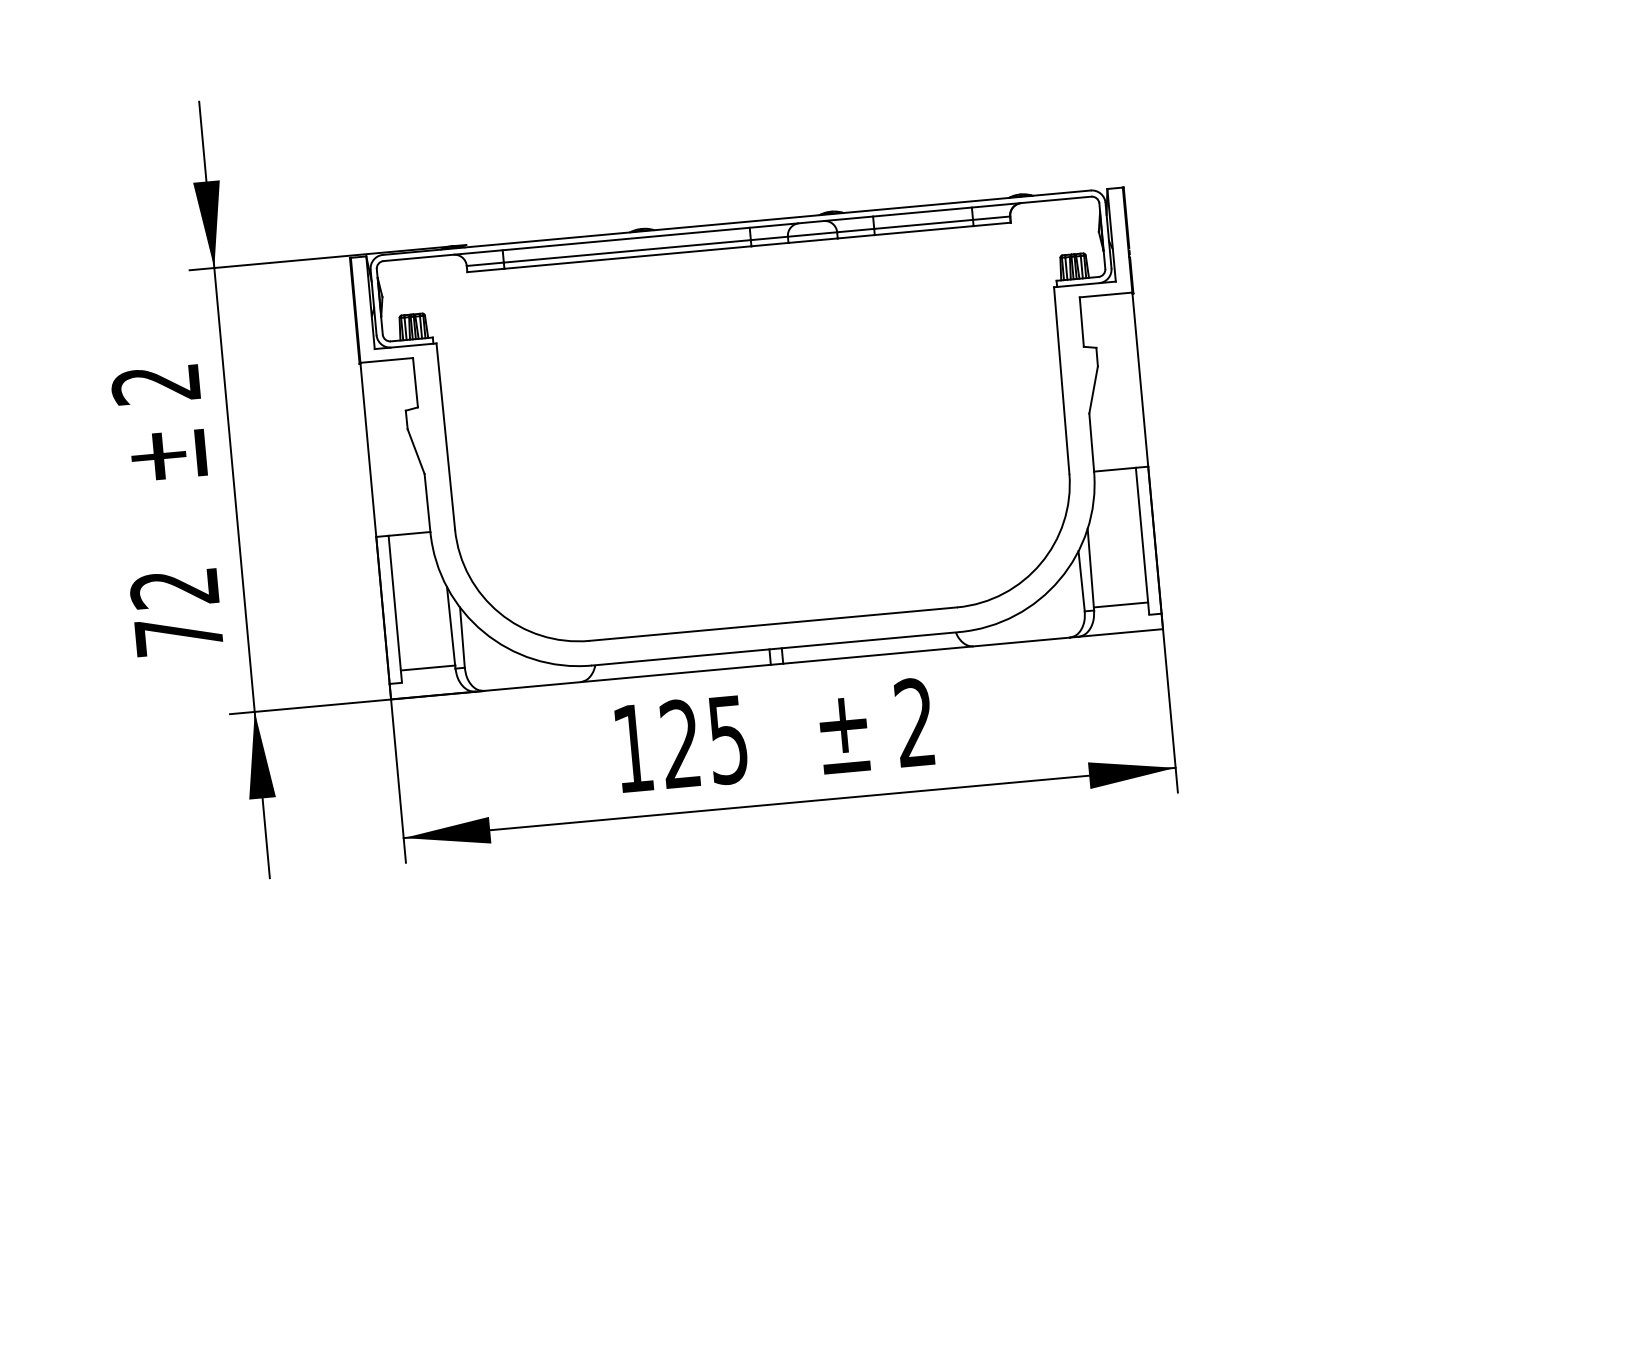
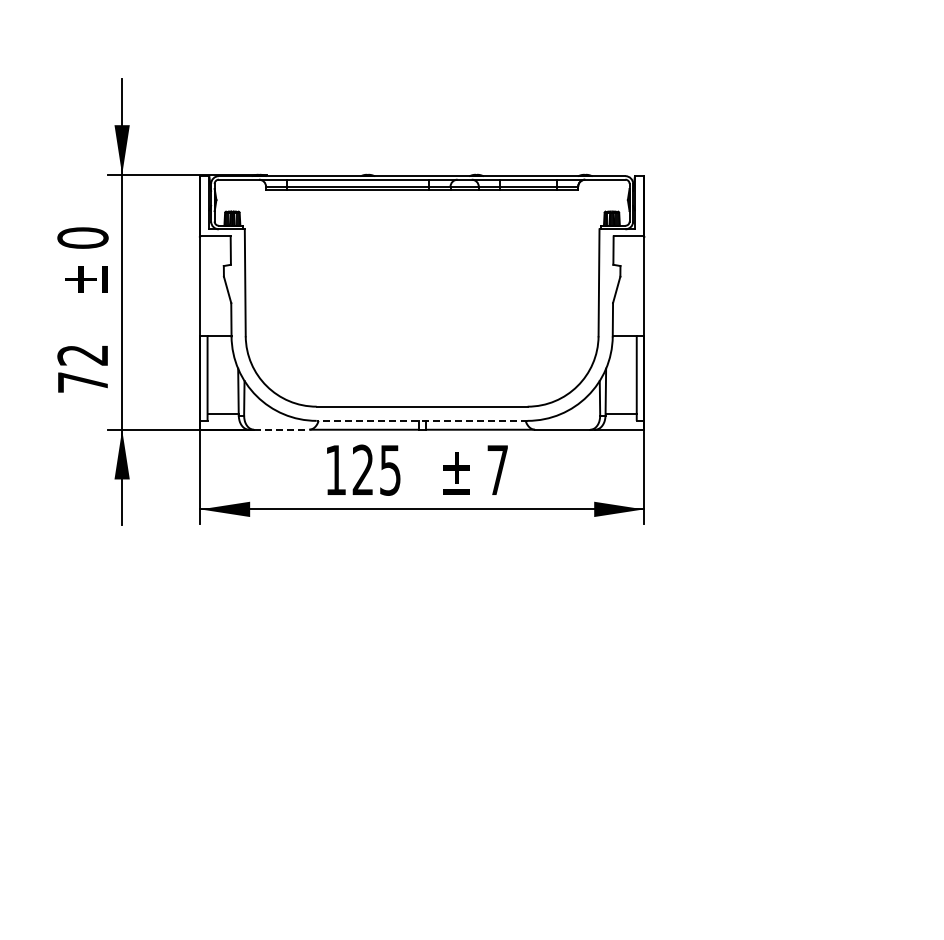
text: (155, 383) -> (82, 237), 2 -> 0
line: (774, 648) -> (421, 420), solid -> dashed
line: (532, 686) -> (281, 429), solid -> dashed
text: (914, 721) -> (497, 469), 2 -> 7

